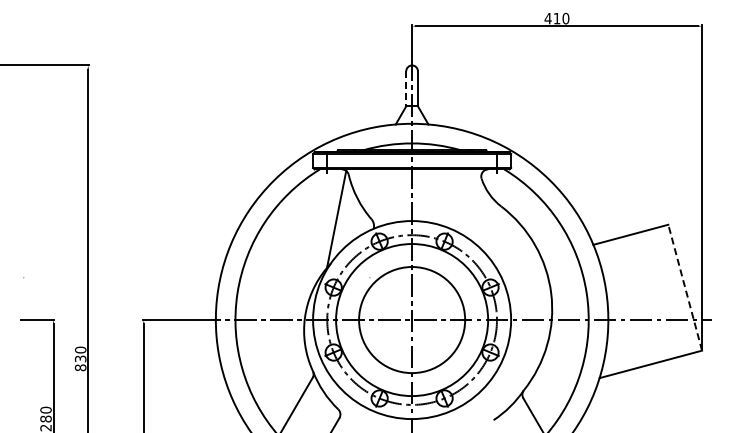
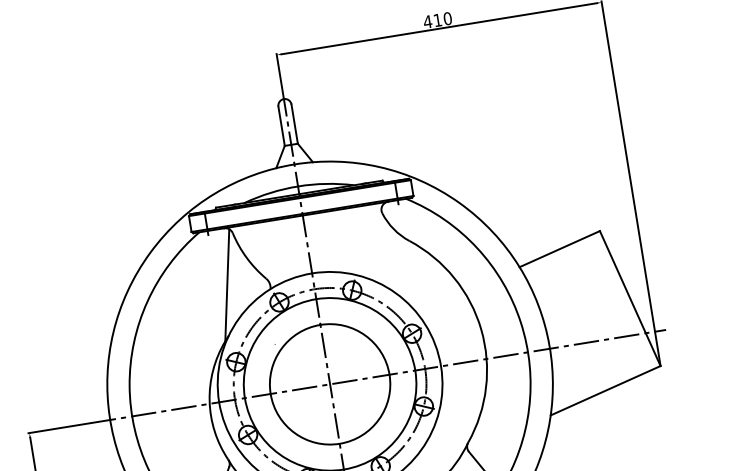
line: (406, 88) -> (281, 125), dashed -> solid
line: (685, 287) -> (630, 298), dashed -> solid

